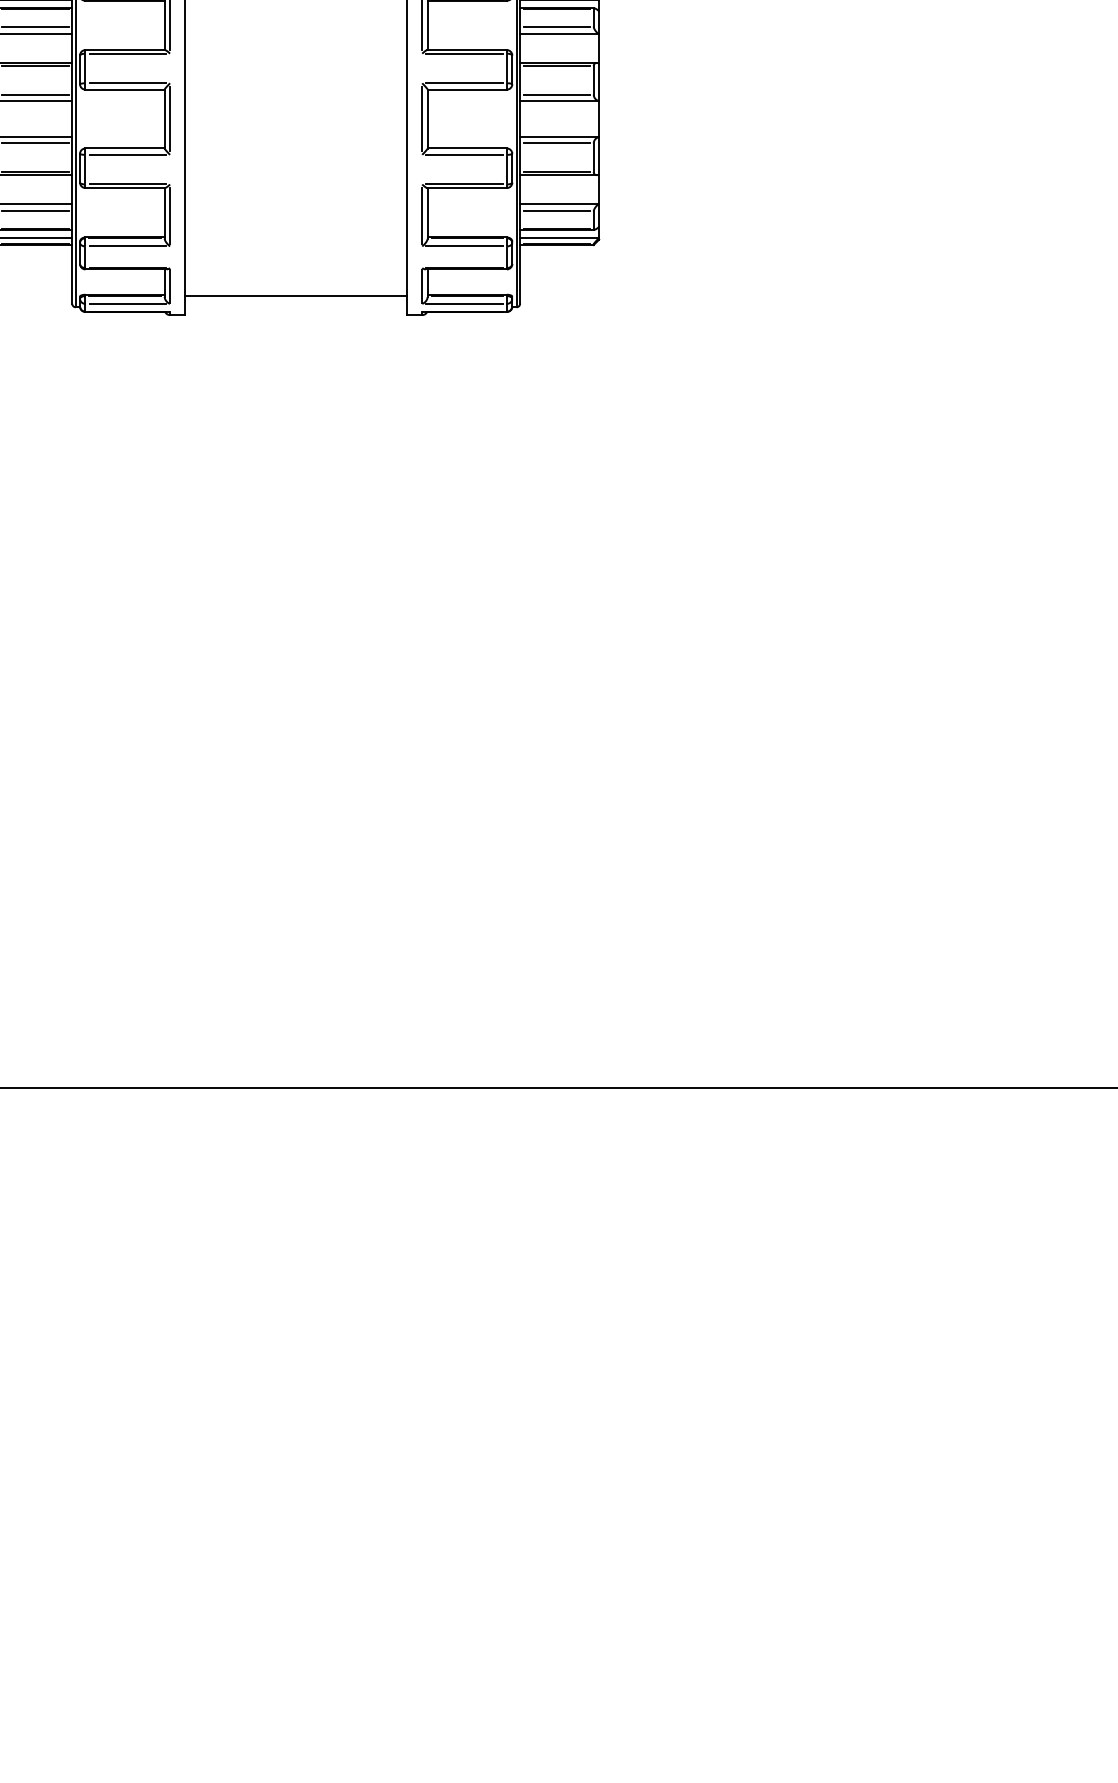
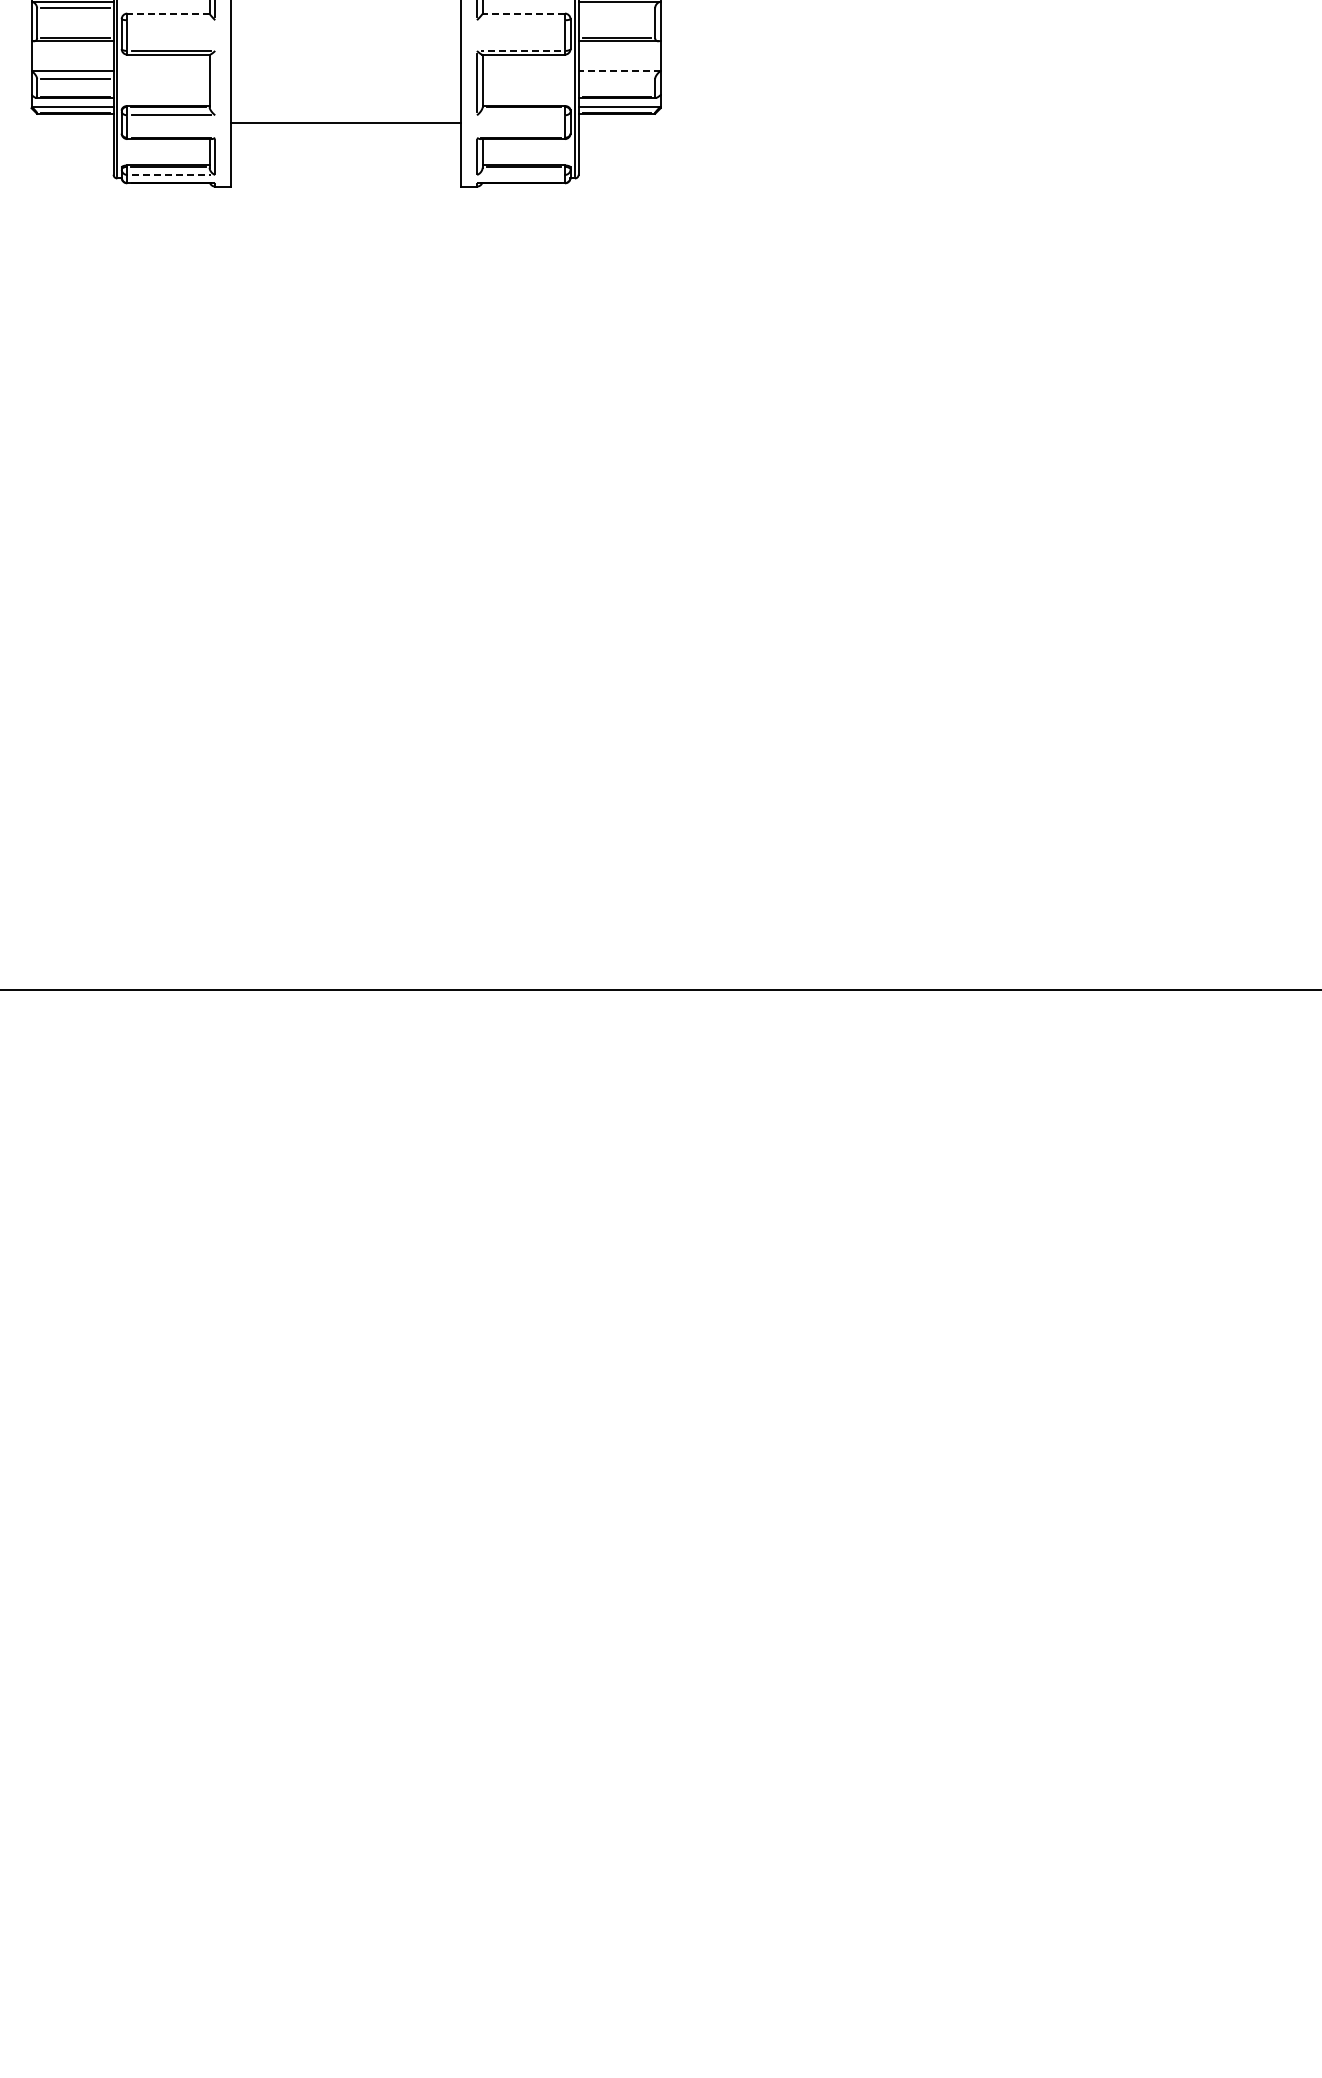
line: (556, 143) -> (616, 8), removed
line: (124, 148) -> (167, 13), solid -> dashed
line: (466, 148) -> (523, 13), solid -> dashed
line: (127, 155) -> (170, 20), removed
line: (464, 155) -> (520, 20), removed
line: (464, 184) -> (520, 50), solid -> dashed
line: (559, 203) -> (619, 70), solid -> dashed
line: (556, 210) -> (616, 78), removed
line: (170, 215) -> (215, 83), removed
line: (464, 246) -> (520, 115), removed
line: (295, 295) -> (345, 123), moved
line: (127, 303) -> (171, 174), solid -> dashed
line: (464, 303) -> (520, 174), removed

